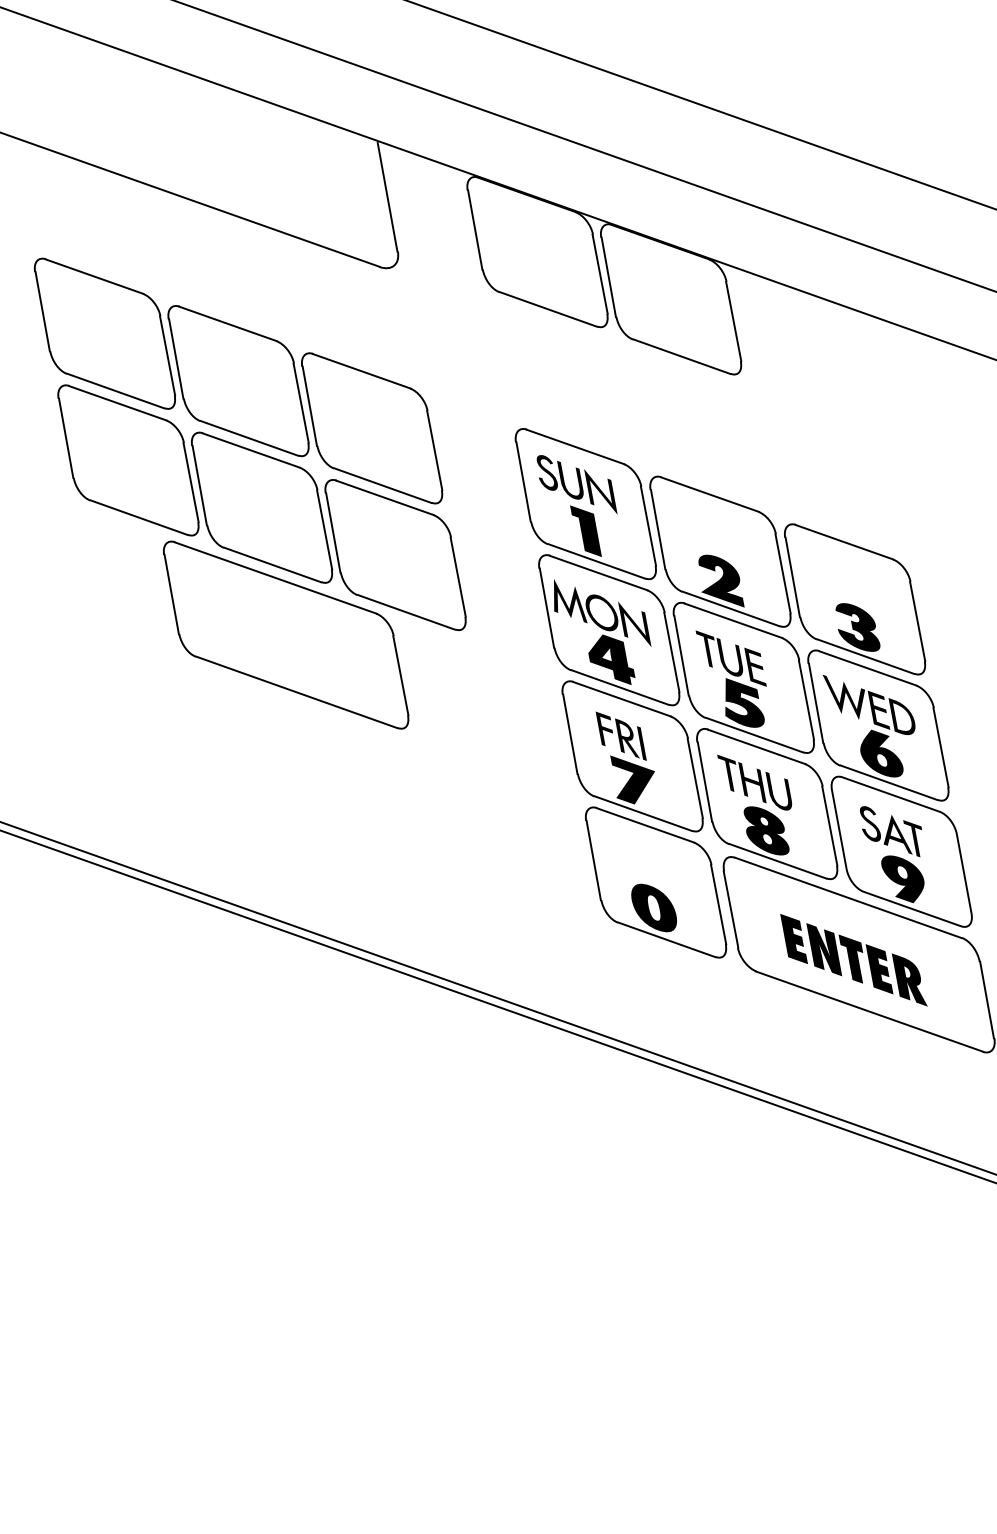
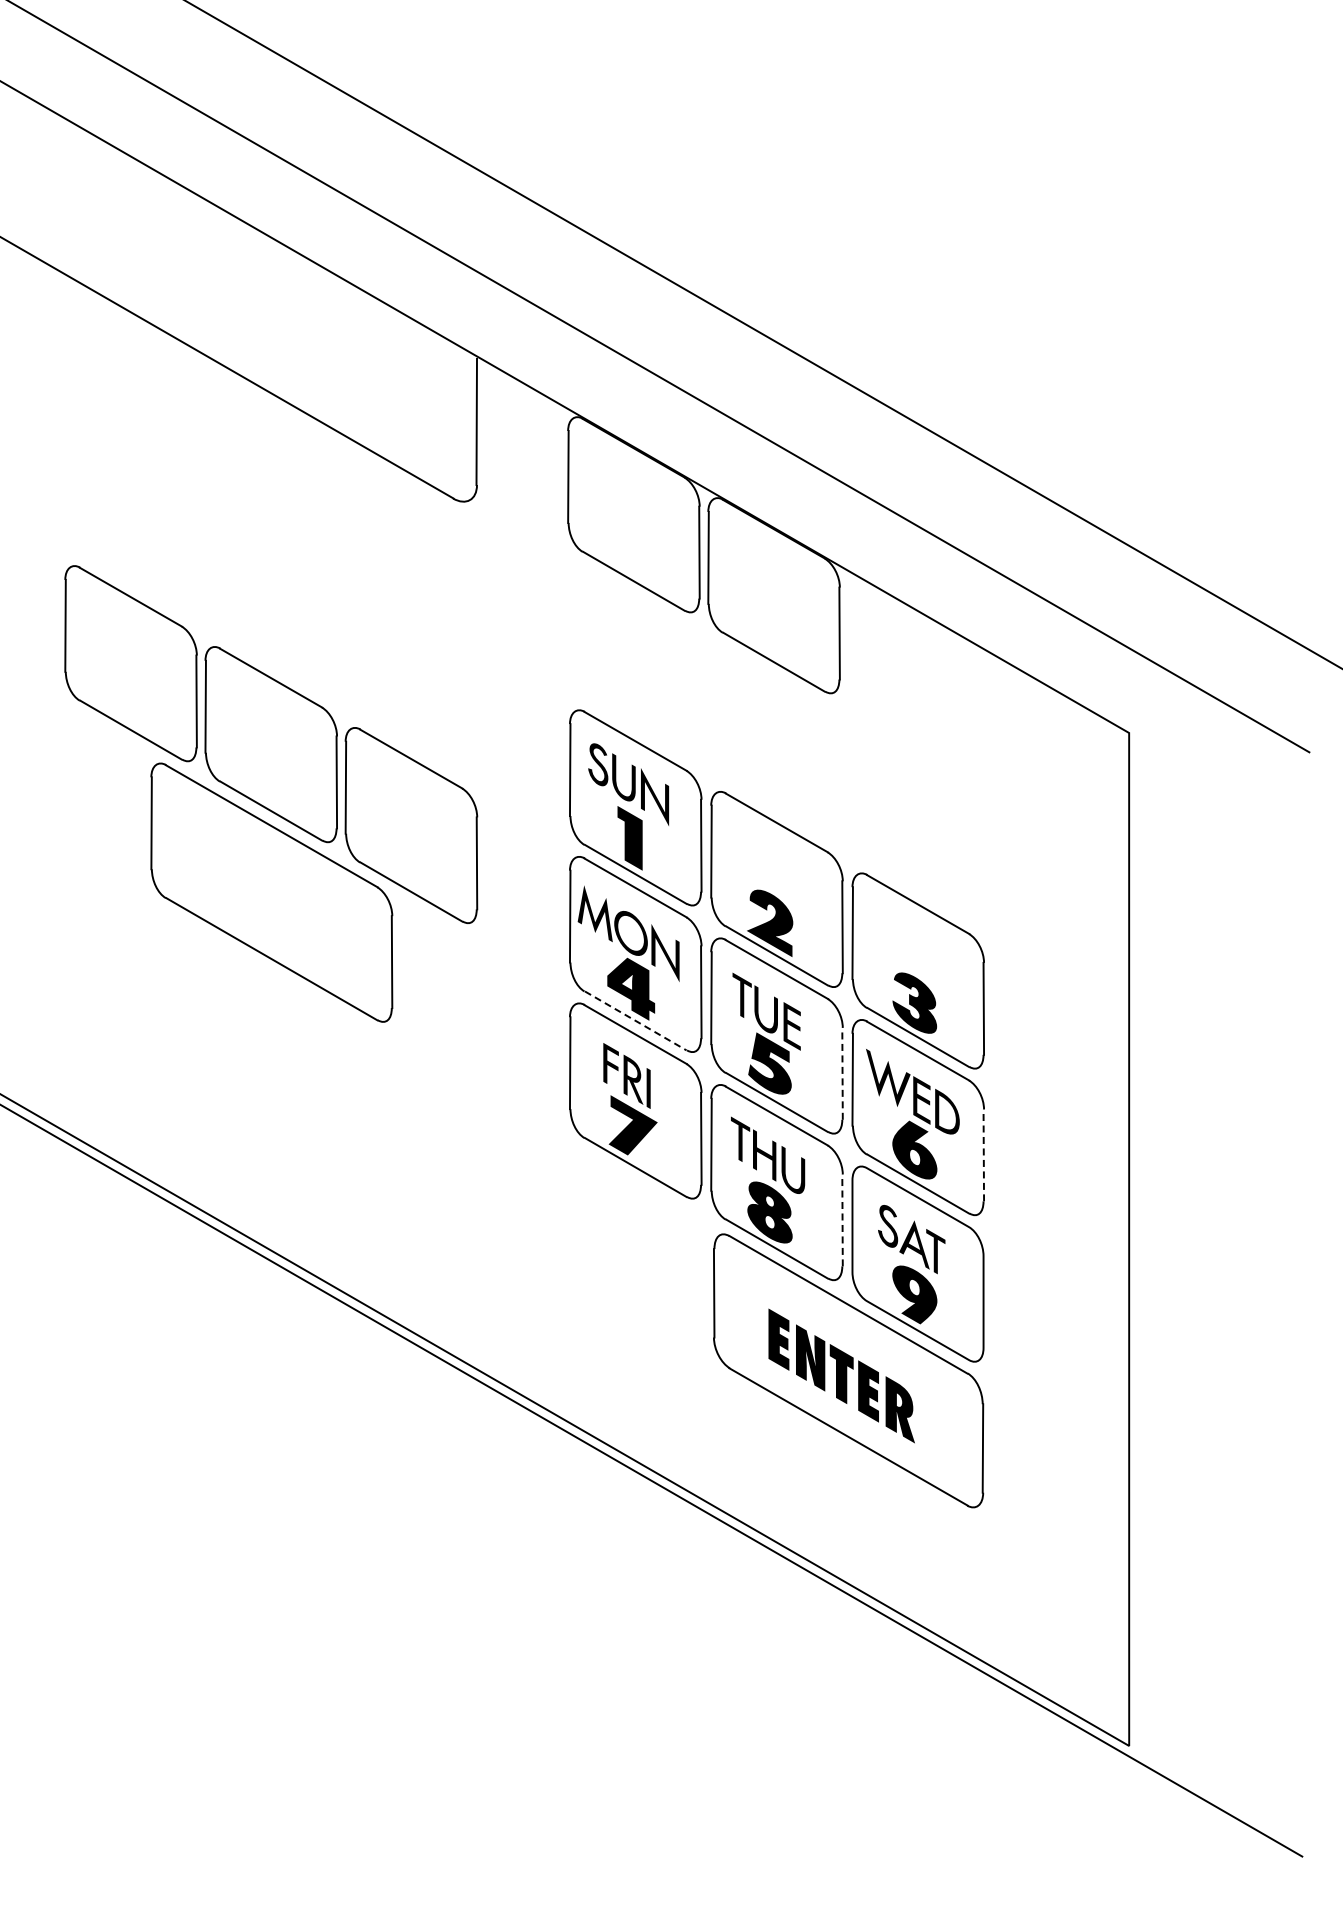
part: (238, 381) -> (271, 597), removed
line: (619, 687) -> (635, 1020), solid -> dashed
line: (806, 699) -> (842, 1073), solid -> dashed
line: (940, 747) -> (983, 1155), solid -> dashed
line: (829, 826) -> (842, 1220), solid -> dashed
part: (655, 882) -> (635, 1247), removed

